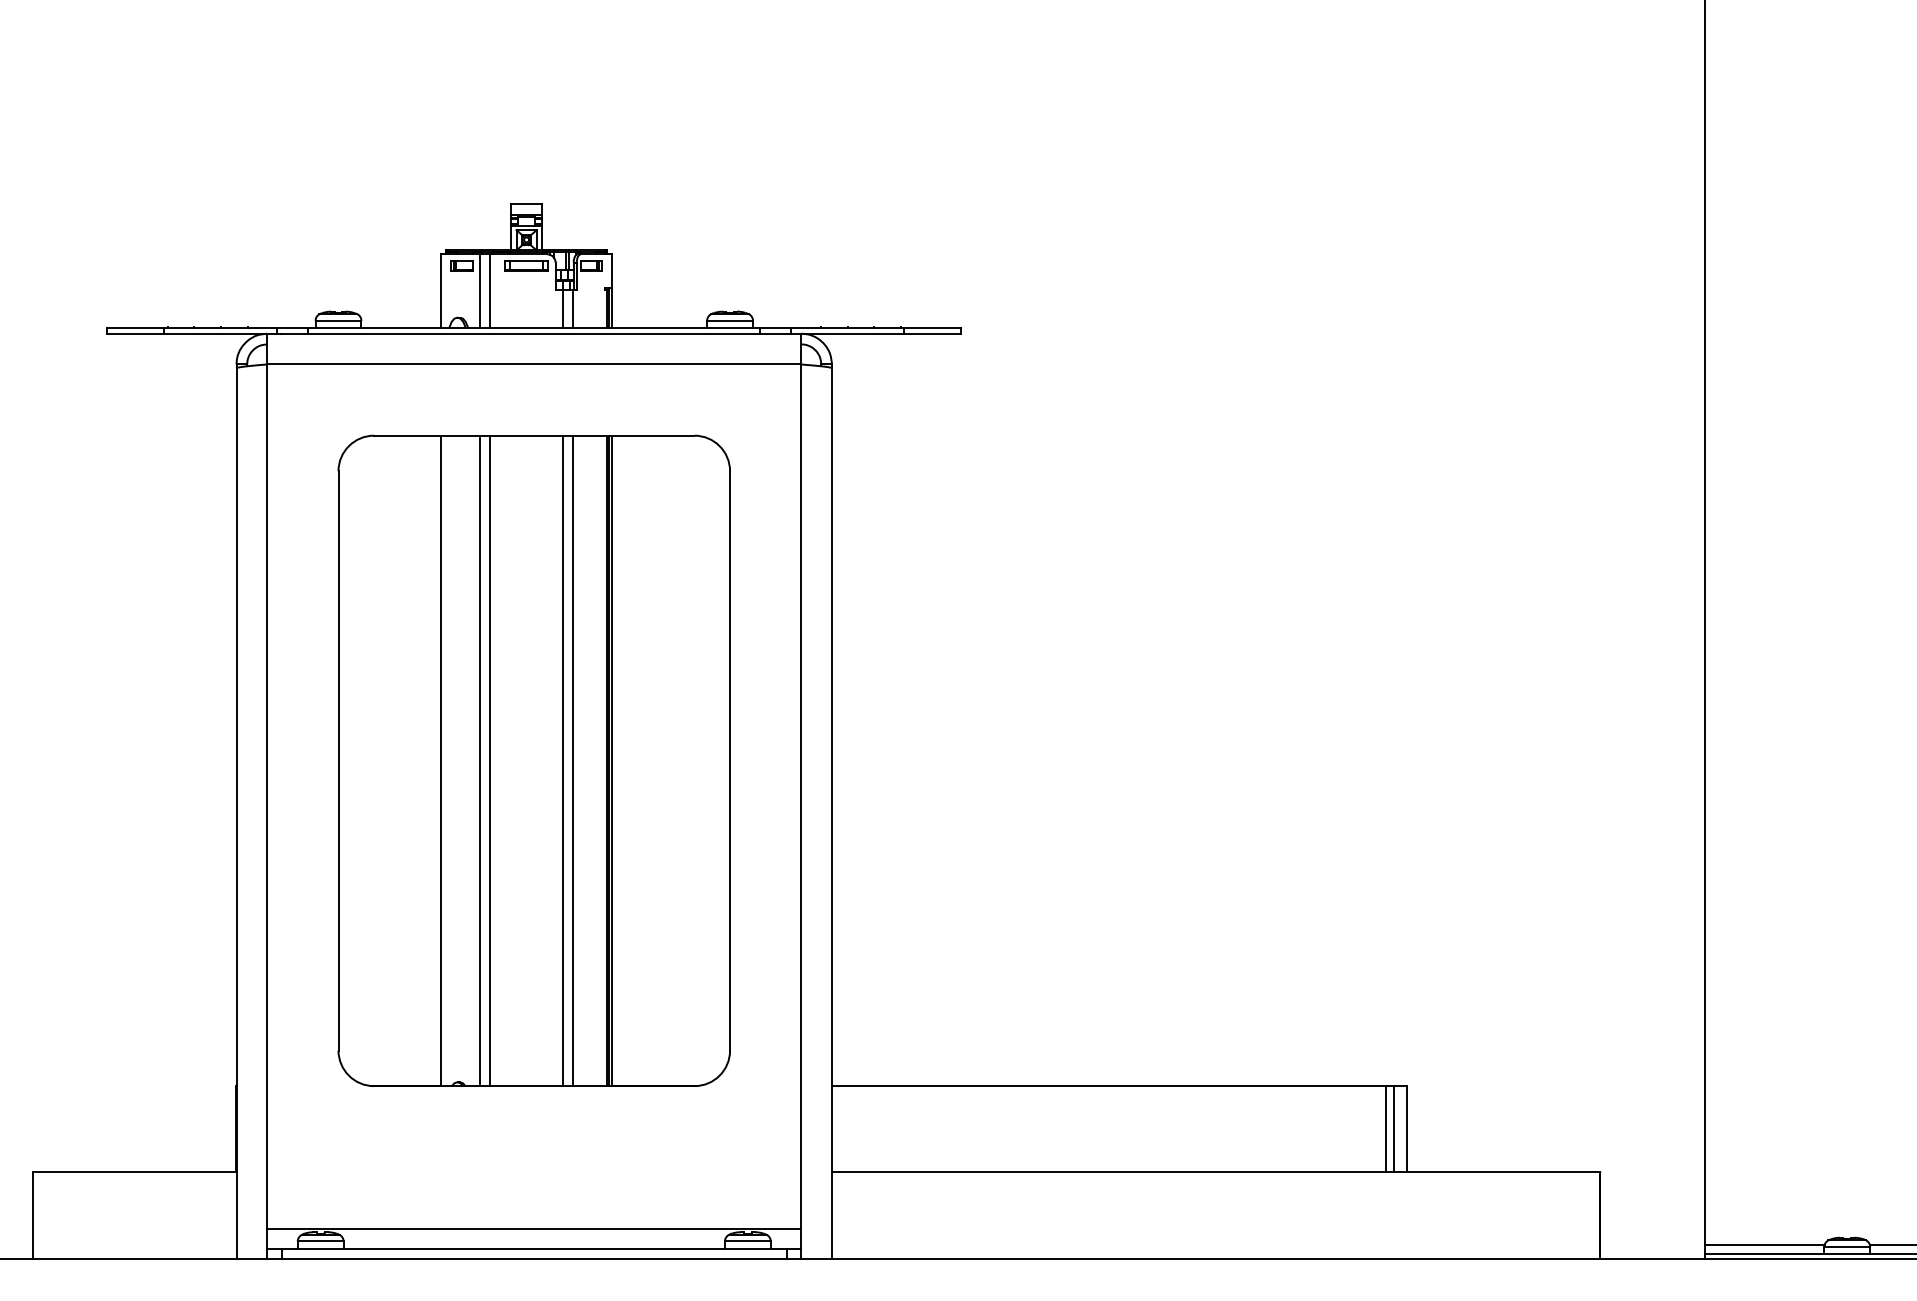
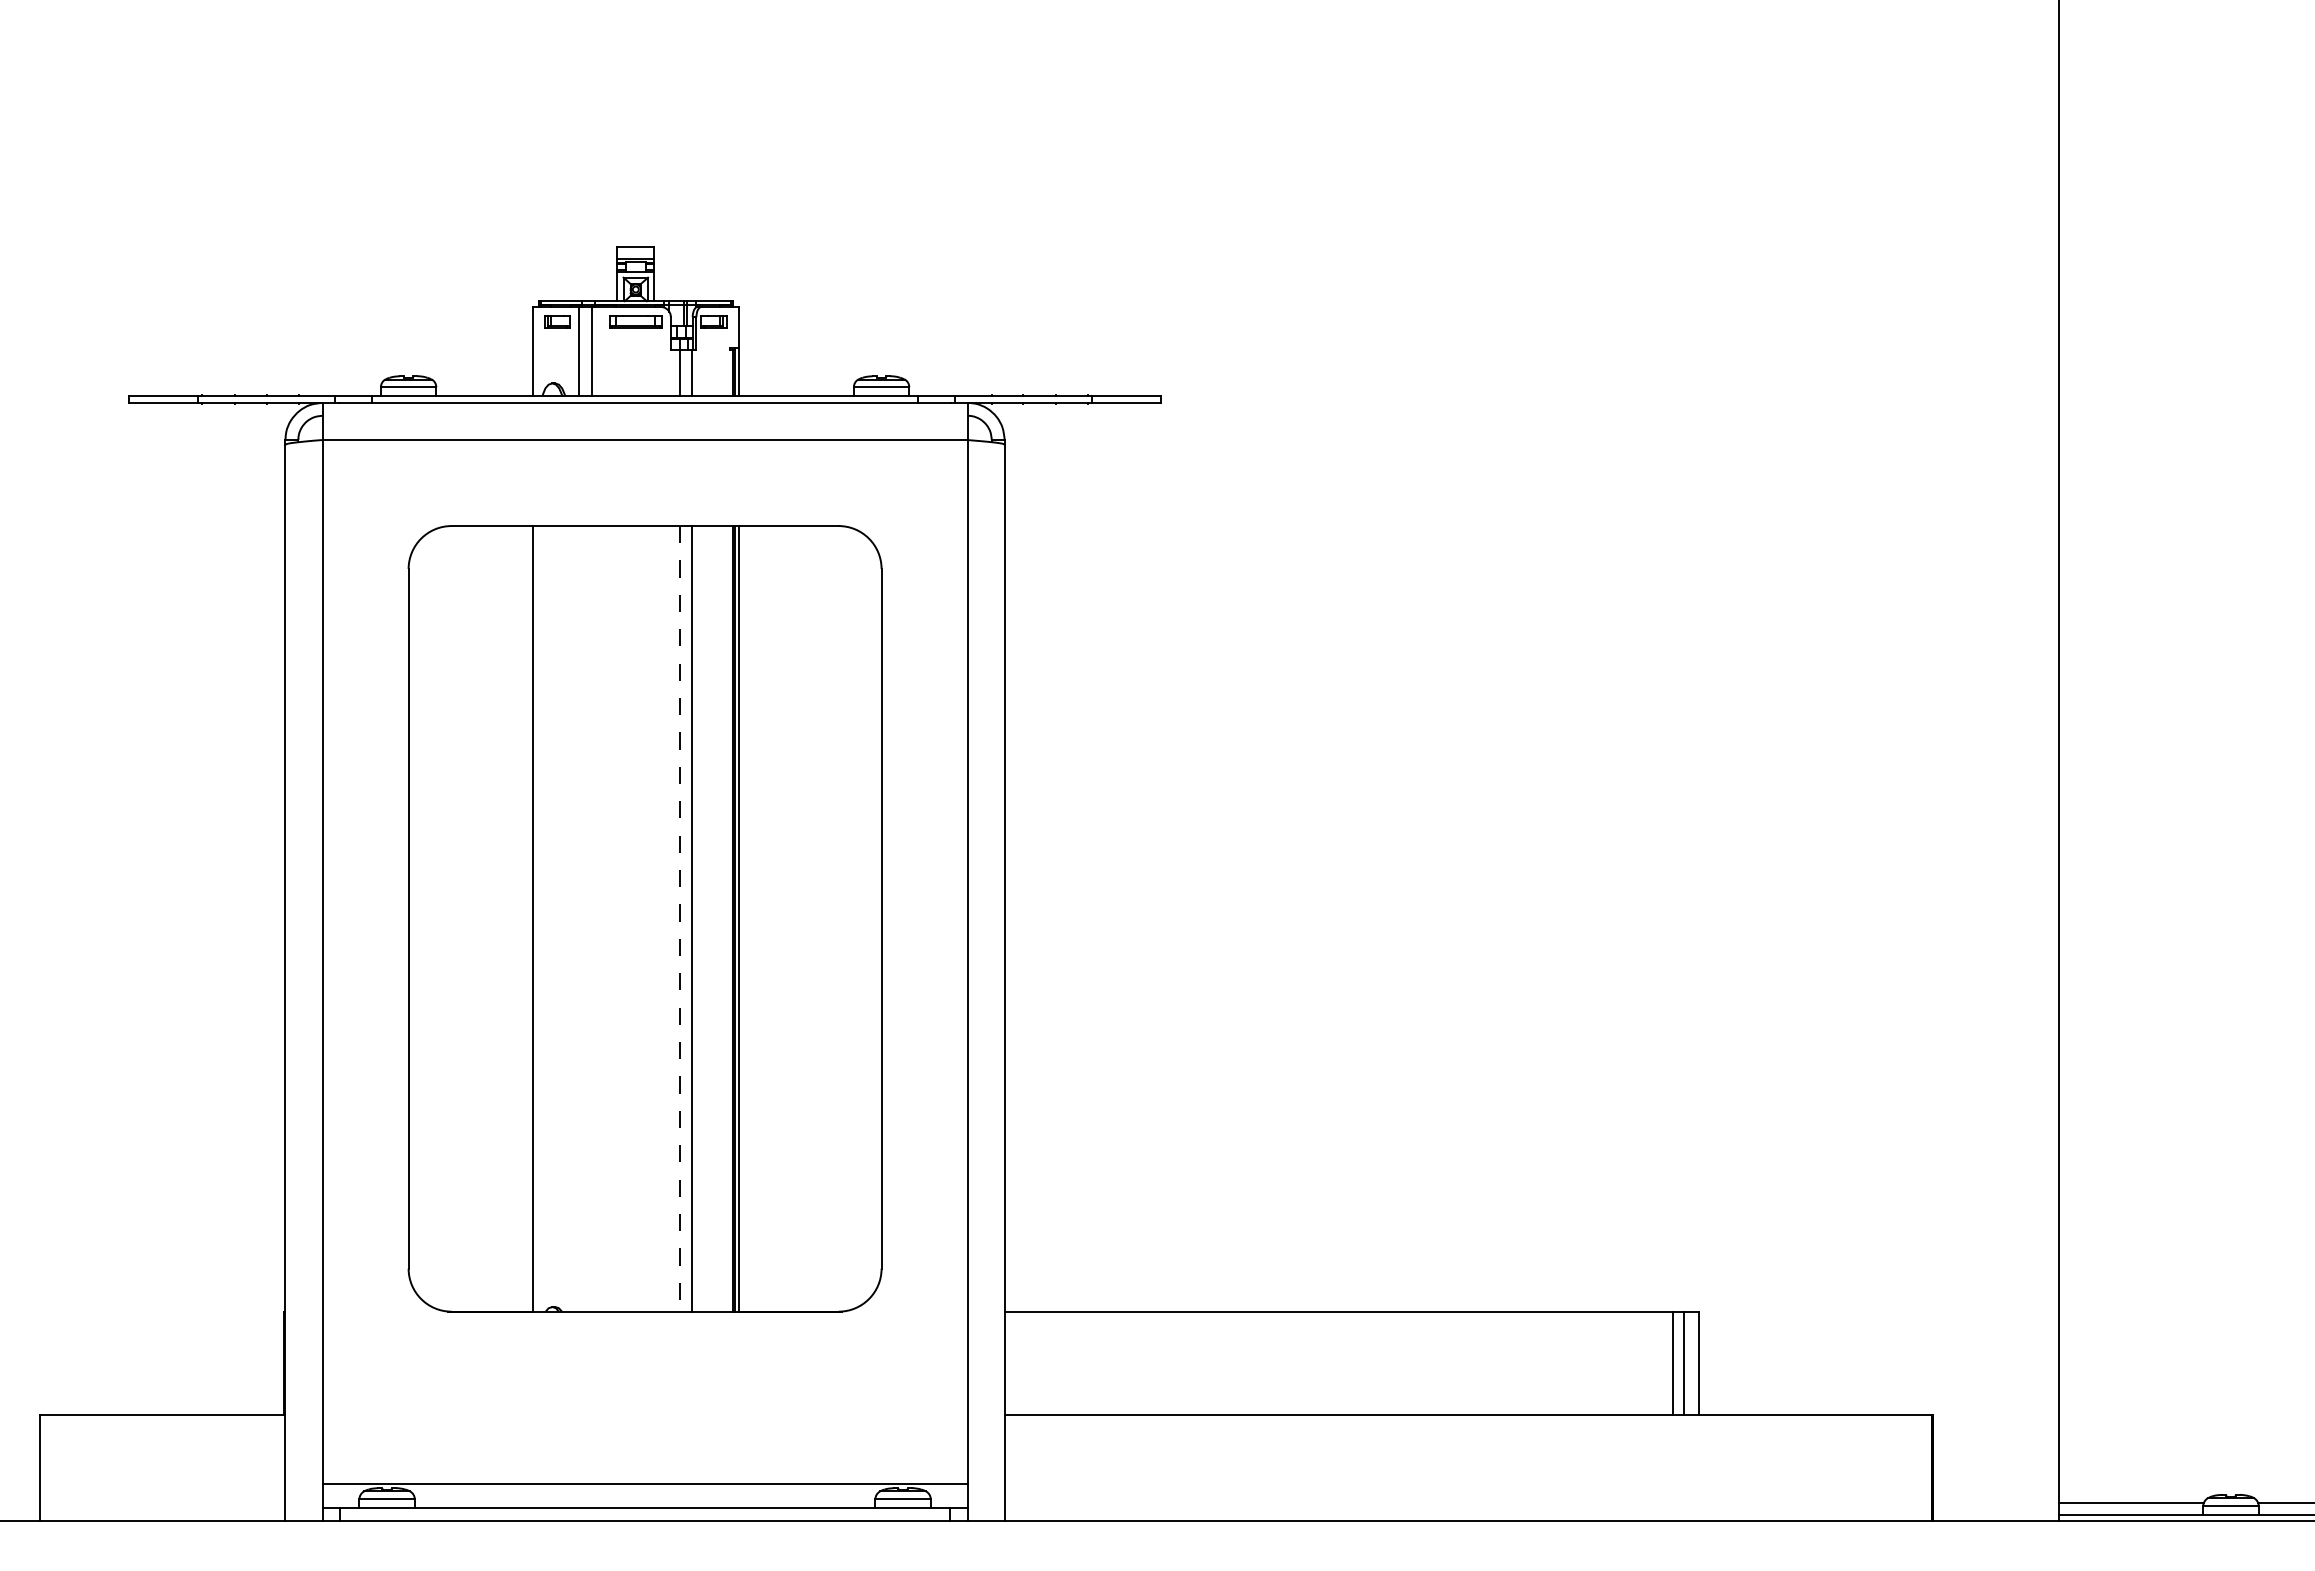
line: (479, 760) -> (579, 918), removed
line: (490, 760) -> (592, 918), removed
line: (562, 760) -> (679, 918), solid -> dashed

